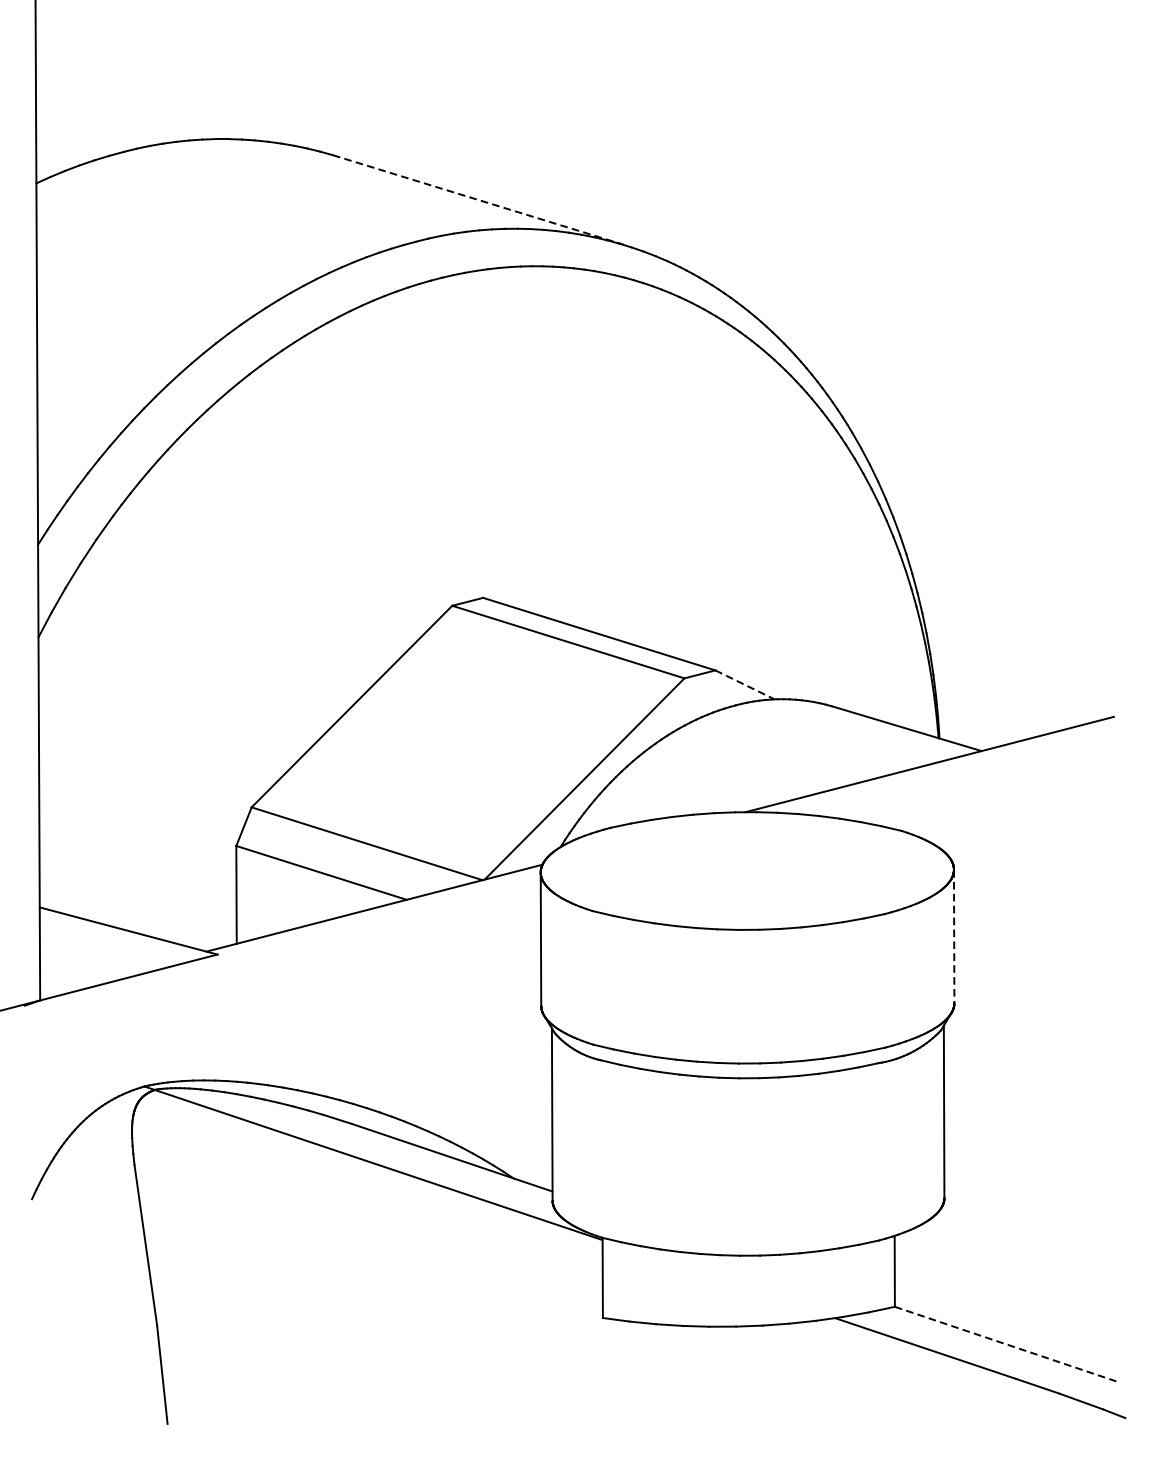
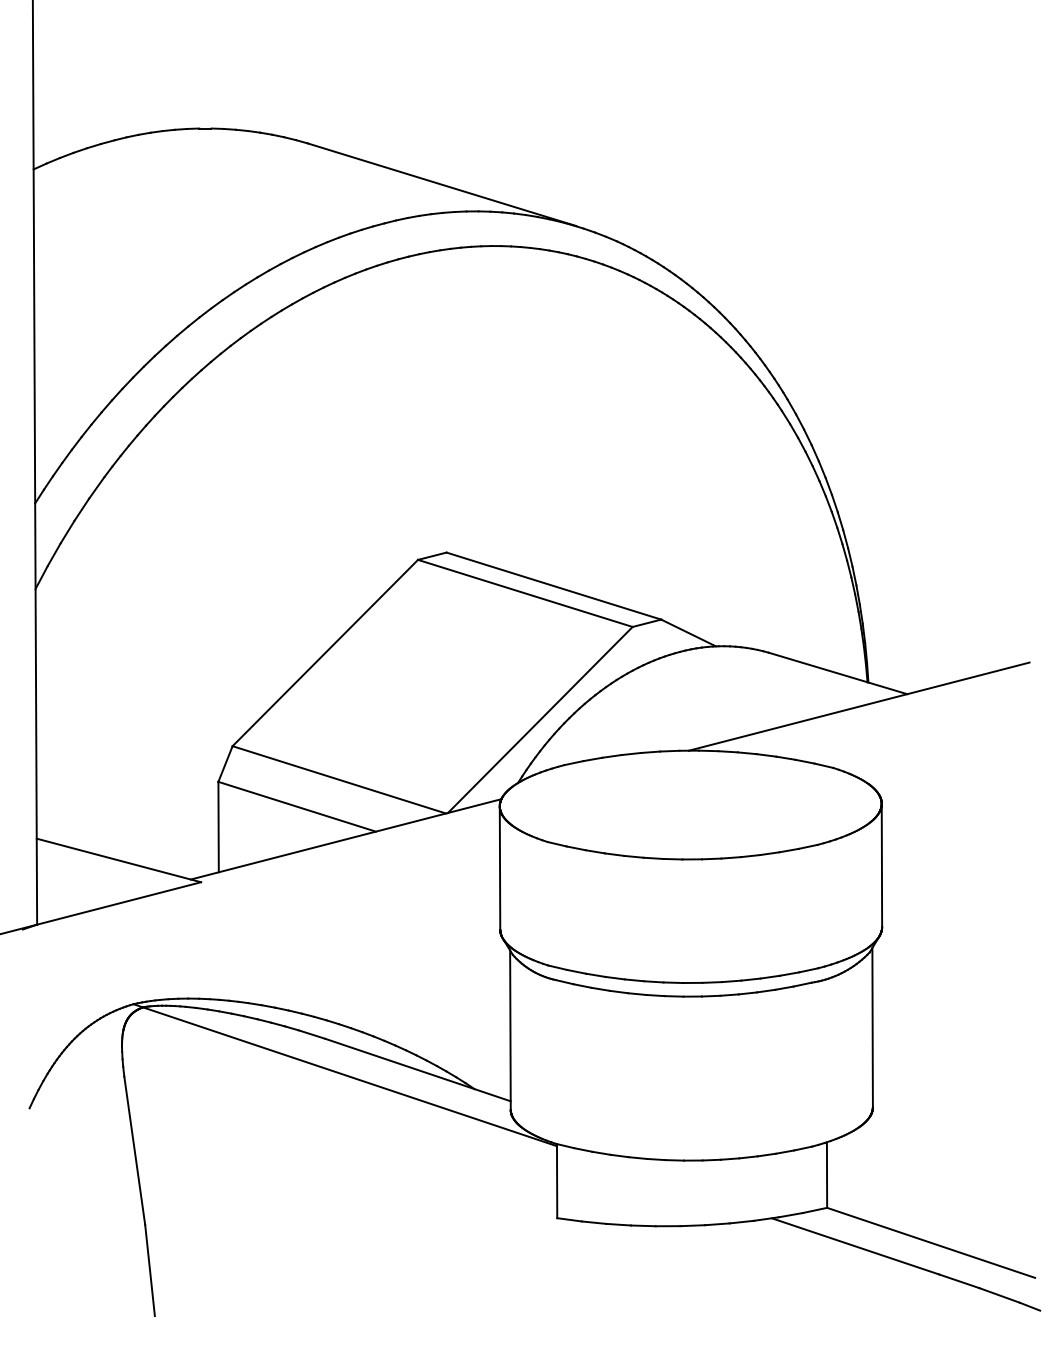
line: (478, 199) -> (442, 184), dashed -> solid
line: (744, 685) -> (688, 633), dashed -> solid
line: (953, 937) -> (881, 866), dashed -> solid
line: (1007, 1344) -> (931, 1242), dashed -> solid

